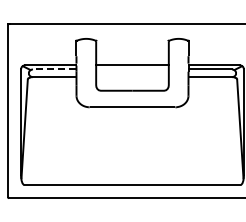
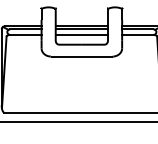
line: (54, 69) -> (25, 29), dashed -> solid
line: (132, 69) -> (81, 29), added
line: (132, 77) -> (81, 35), added

